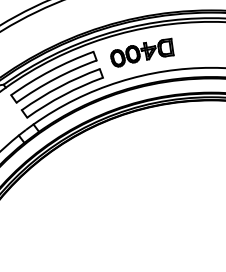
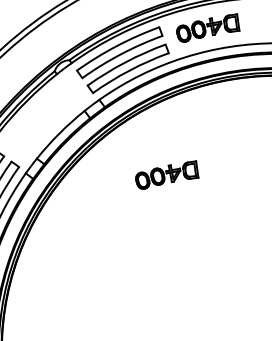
part: (101, 199) -> (167, 174), added

